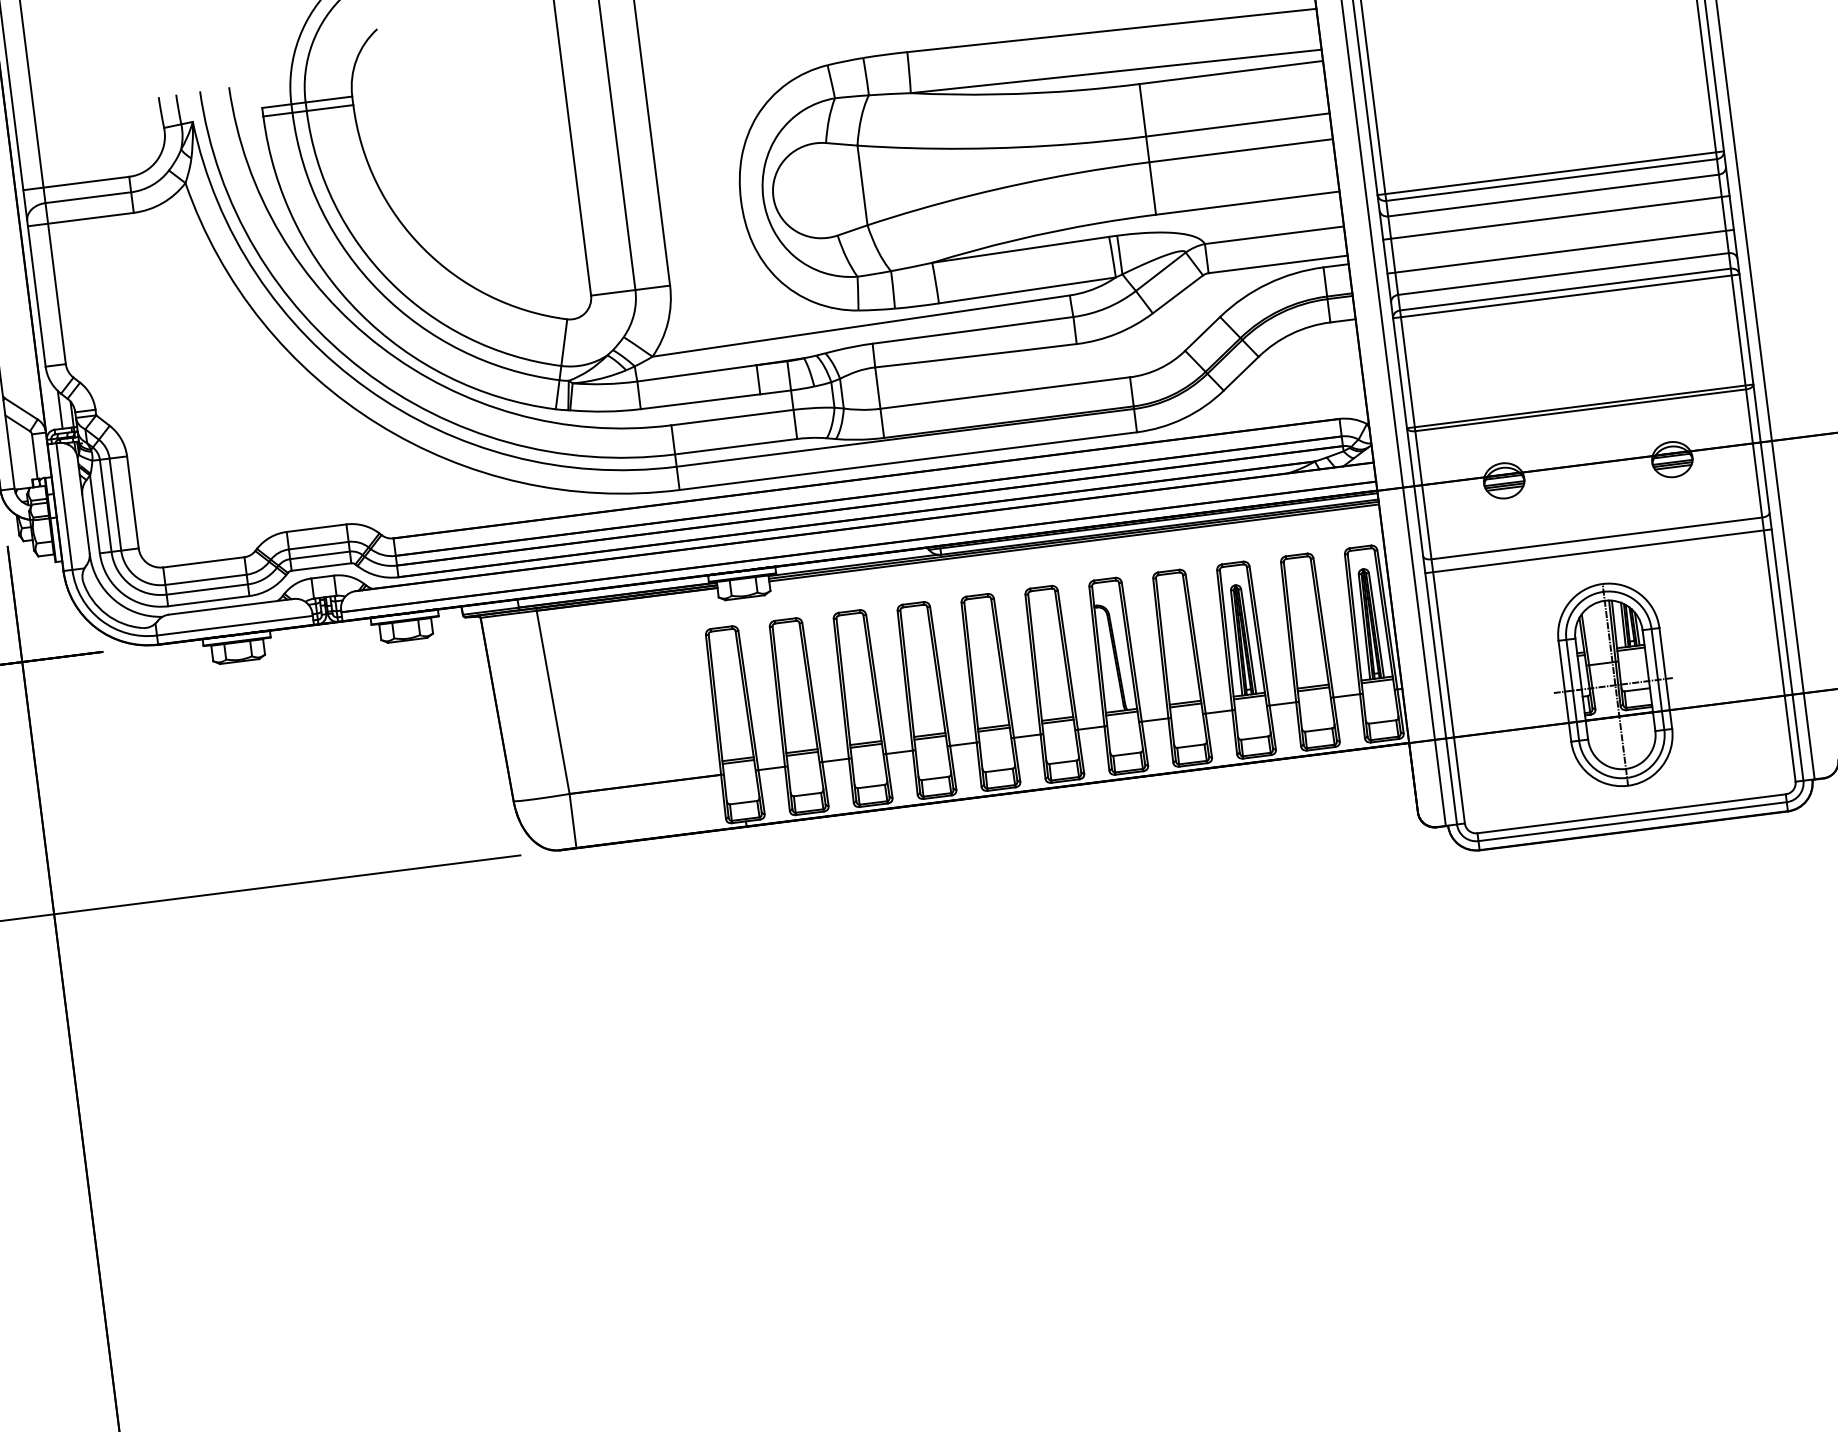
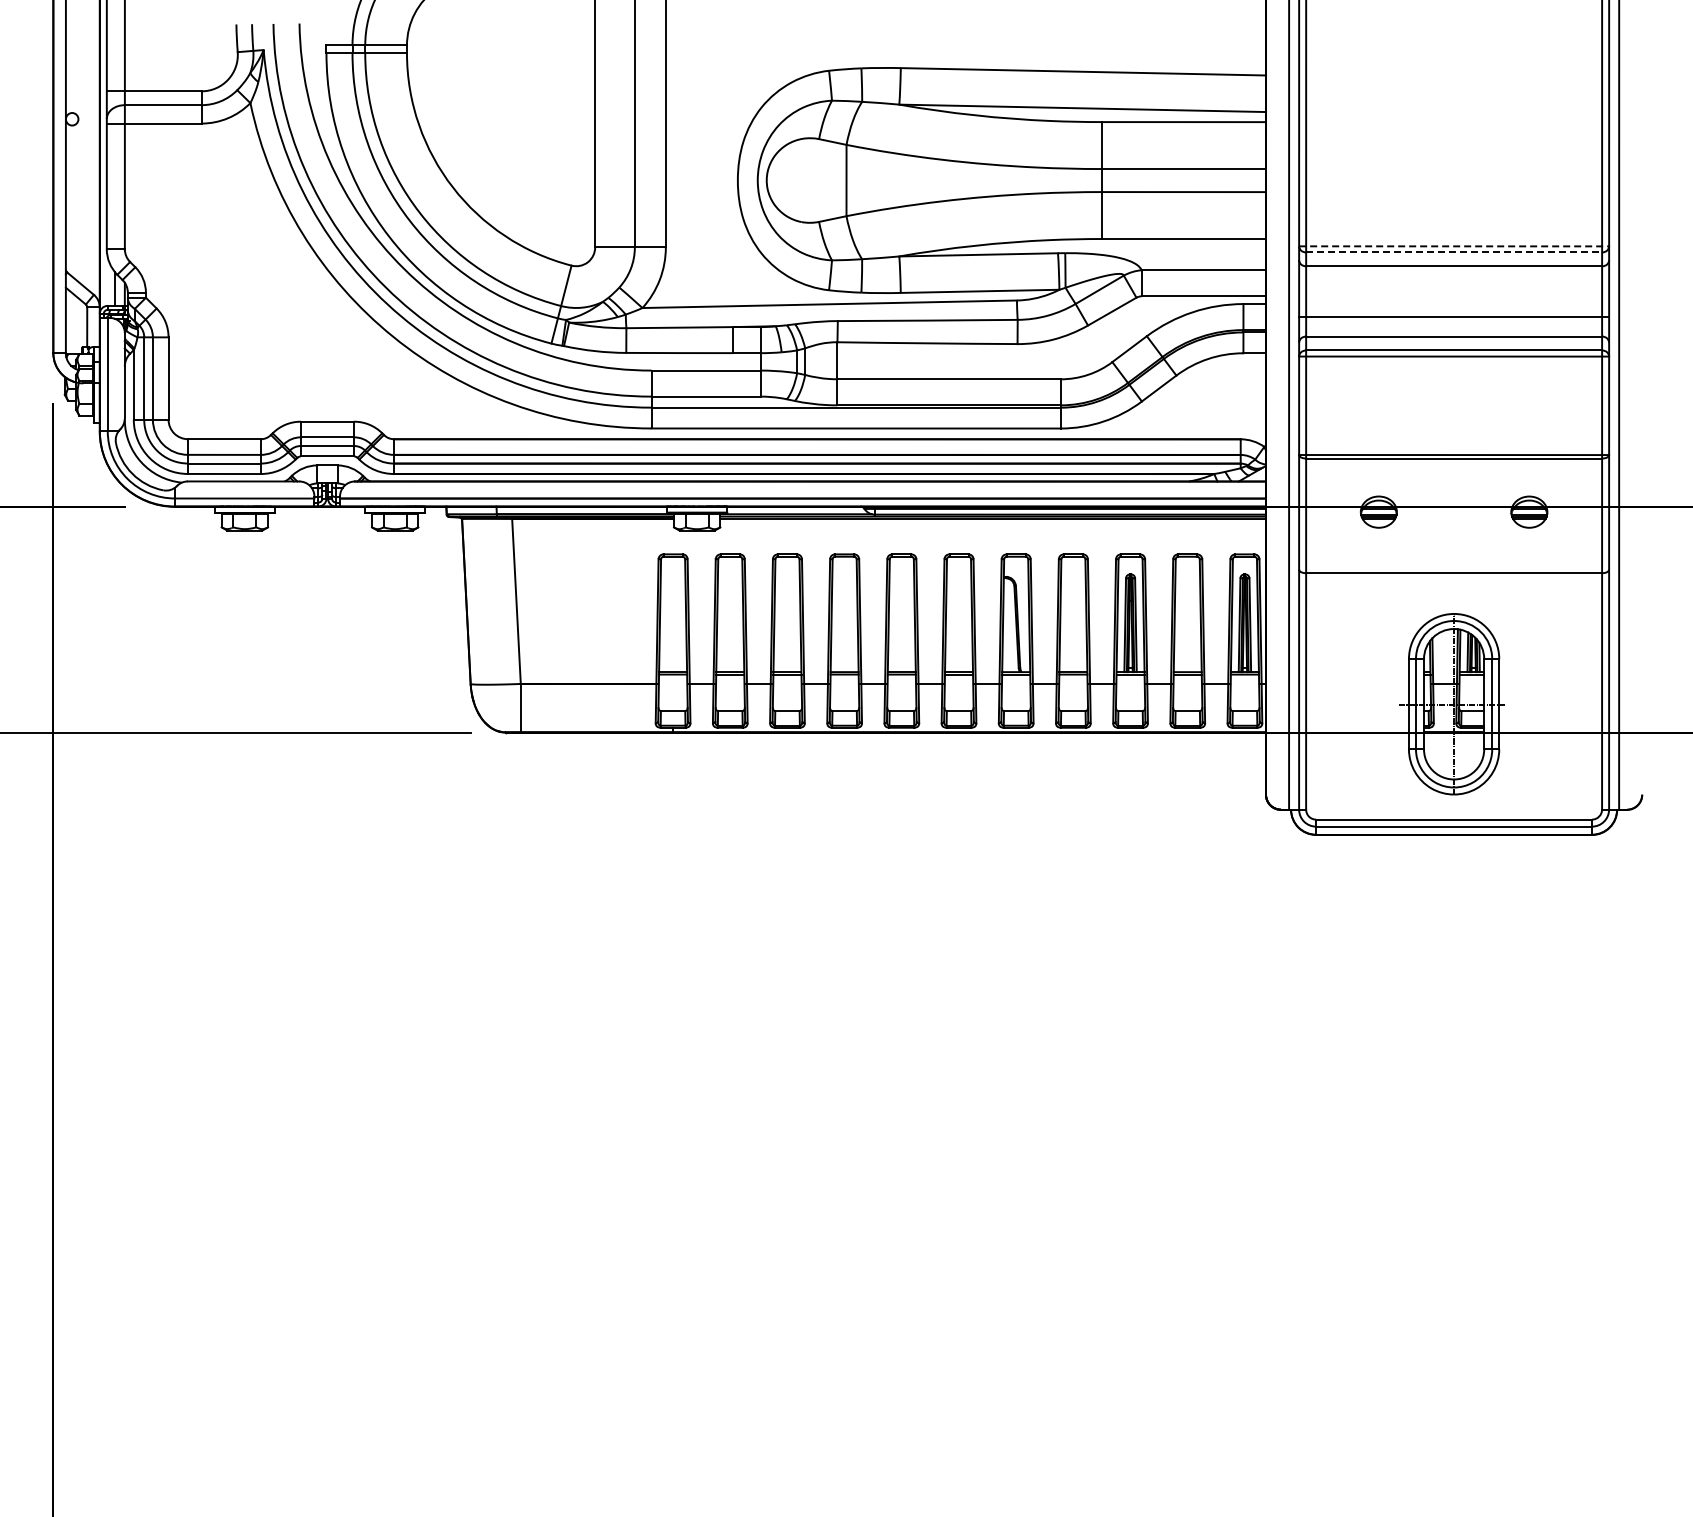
line: (1551, 173) -> (1454, 246), solid -> dashed
line: (1552, 180) -> (1454, 252), solid -> dashed
line: (1556, 218) -> (1454, 286), removed
line: (1598, 551) -> (1454, 584), removed

